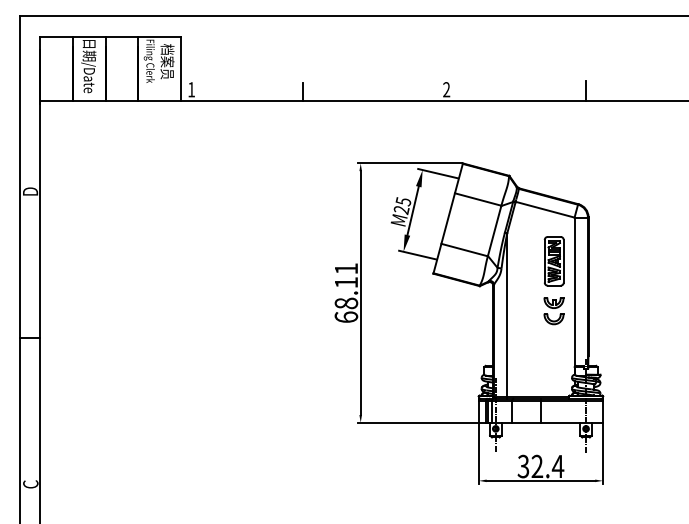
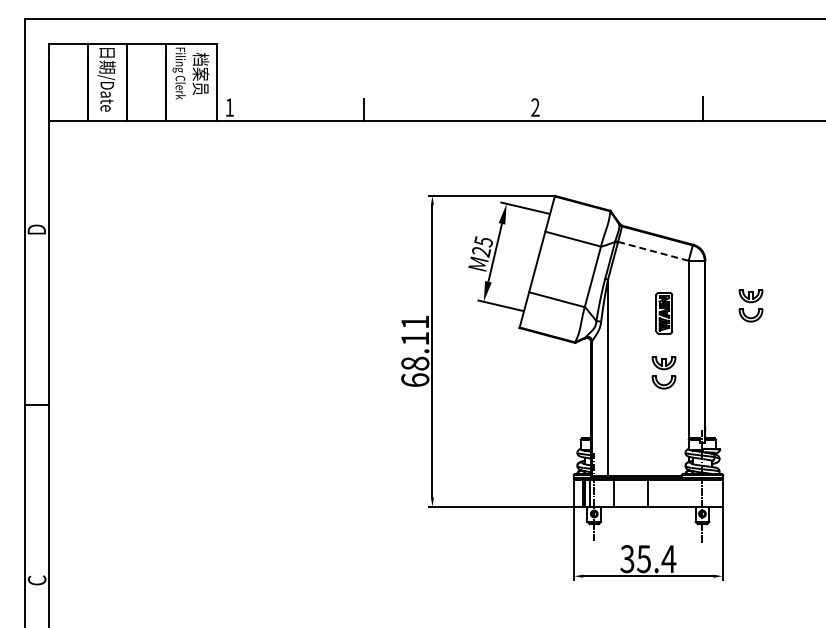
line: (545, 209) -> (653, 251), solid -> dashed
part: (626, 254) -> (750, 305), added
part: (554, 261) -> (664, 313), size x0.7
text: (536, 466) -> (643, 559), 32.4 -> 35.4

